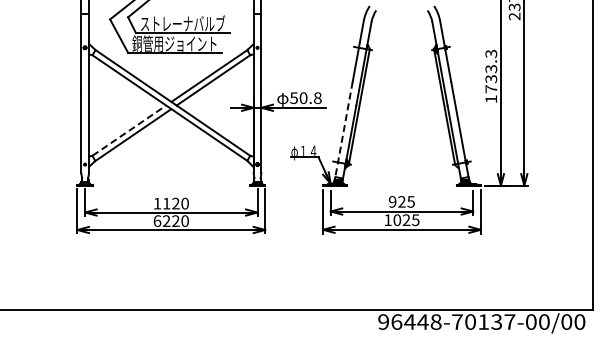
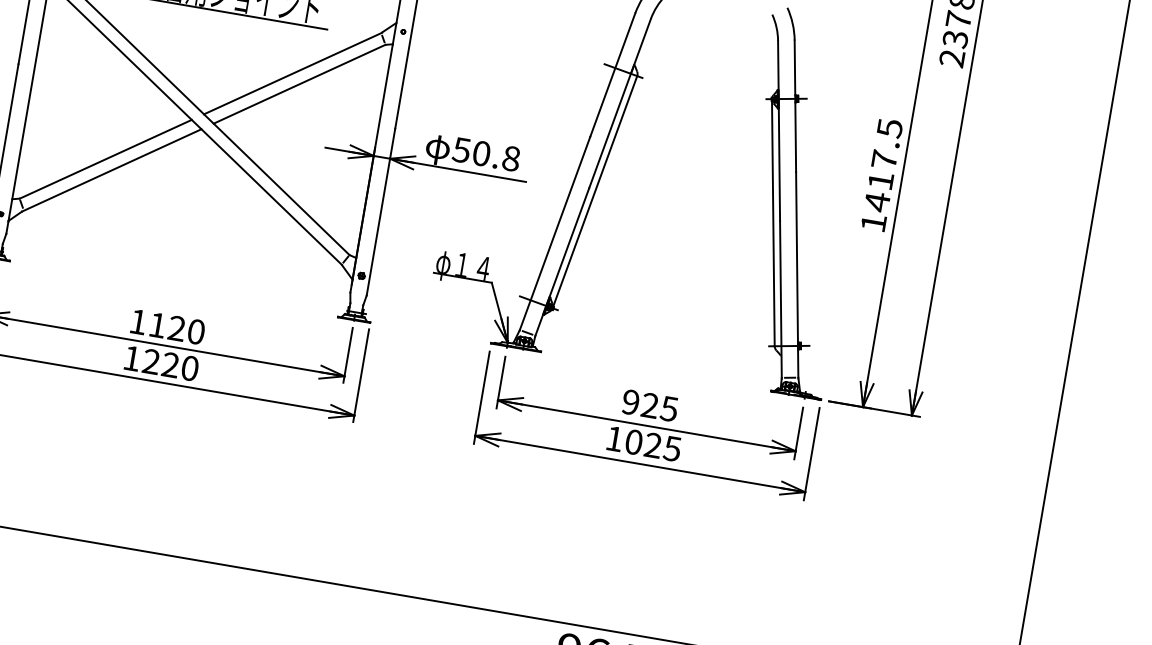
text: (491, 71) -> (884, 165), 1733.3 -> 1417.5
line: (344, 129) -> (556, 233), dashed -> solid
line: (129, 130) -> (106, 159), dashed -> solid
text: (157, 221) -> (132, 359), 6220 -> 1220

